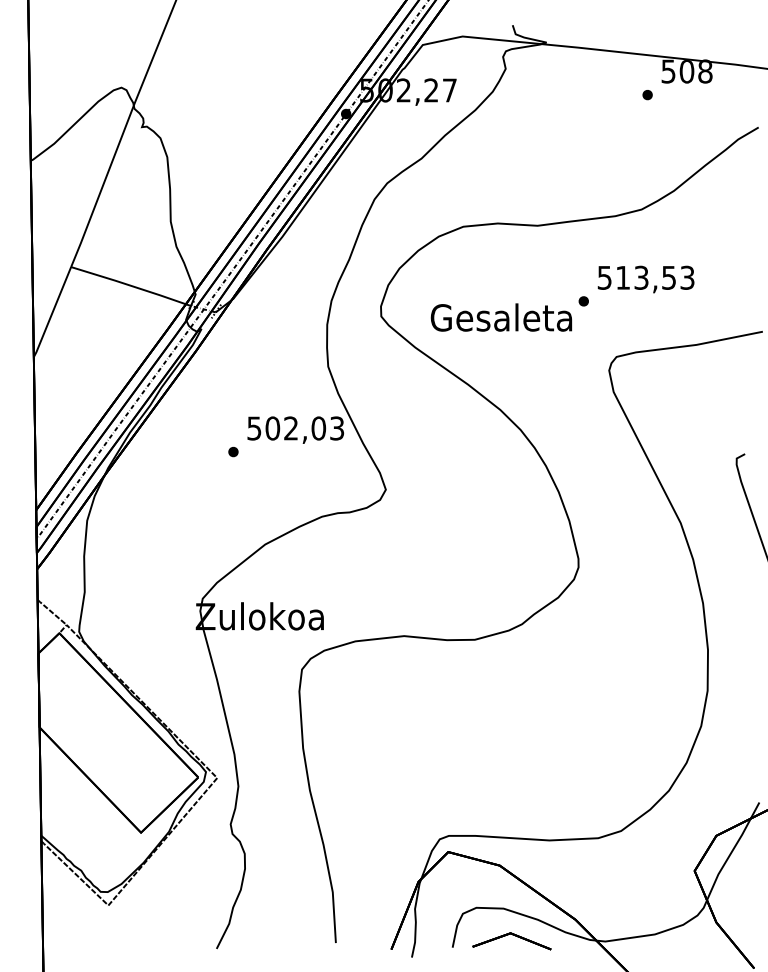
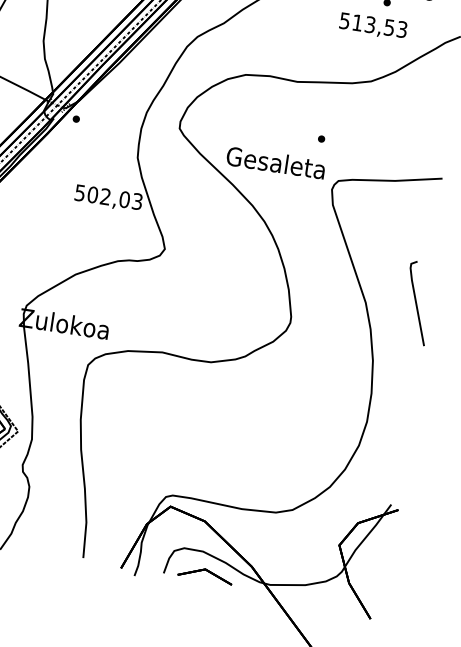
text: (645, 279) -> (372, 26), moved
text: (501, 317) -> (276, 162), moved
part: (233, 451) -> (76, 118), moved

